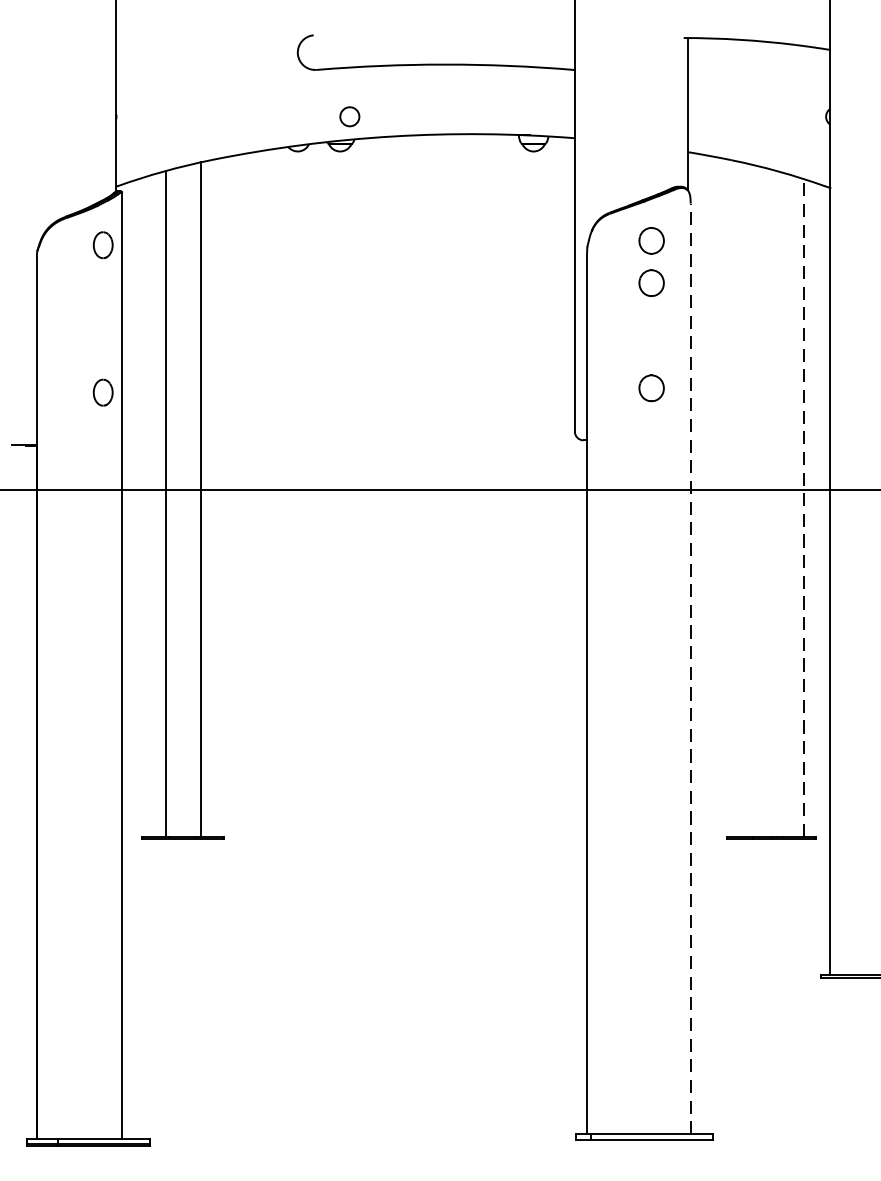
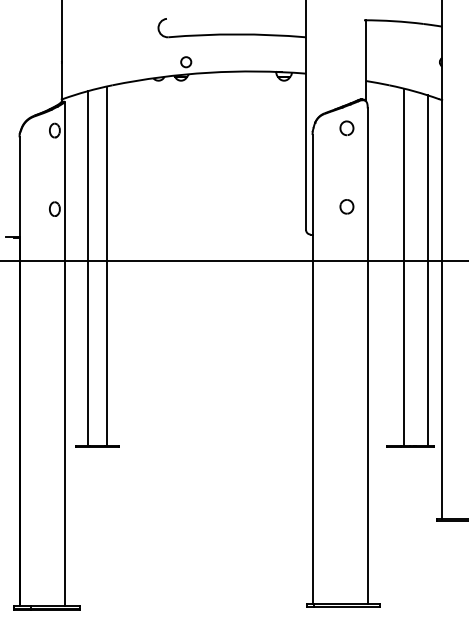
part: (650, 282) -> (346, 150), removed
line: (757, 500) -> (403, 266), added
line: (804, 507) -> (428, 270), dashed -> solid
line: (690, 669) -> (367, 356), dashed -> solid

